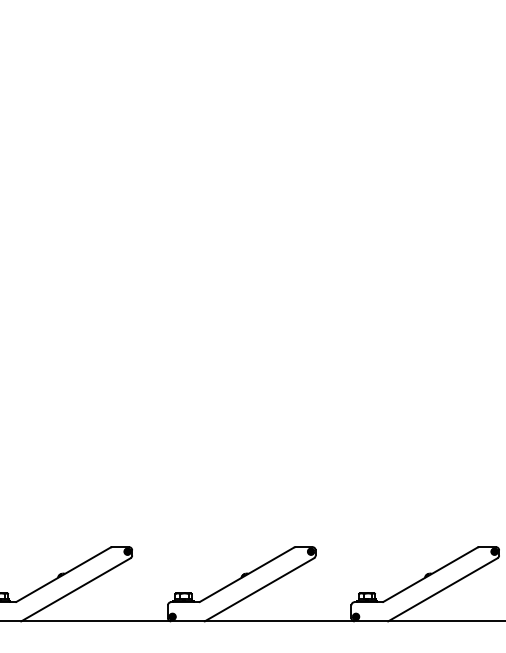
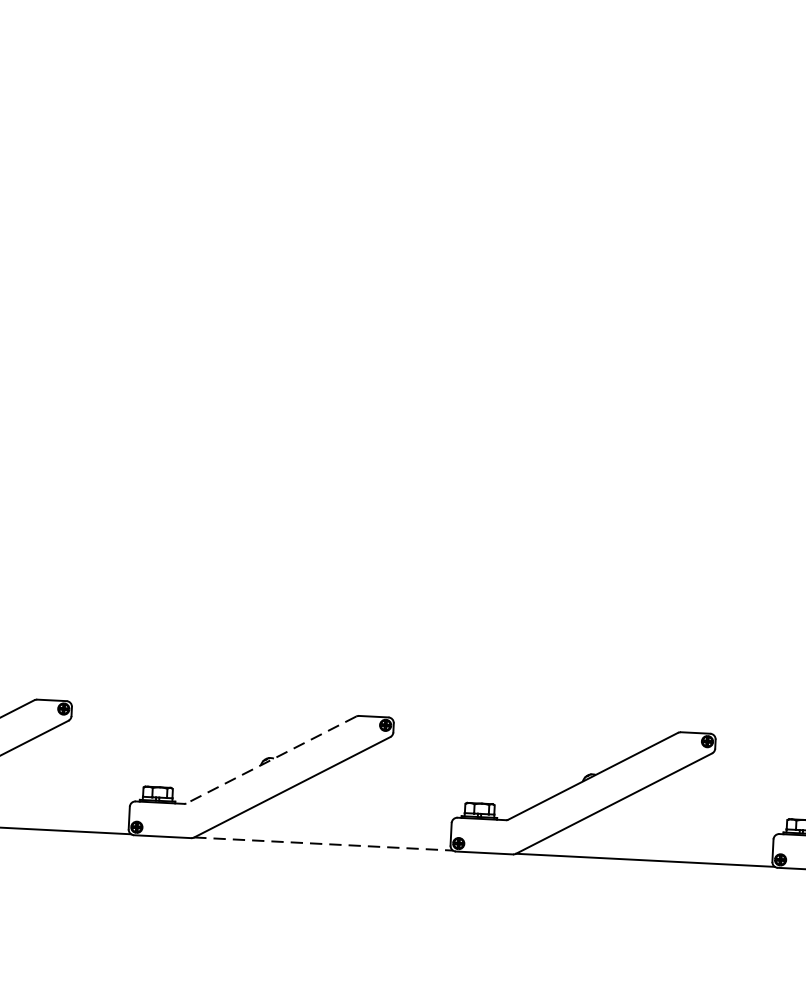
line: (246, 574) -> (270, 759), solid -> dashed
line: (279, 620) -> (324, 843), solid -> dashed

